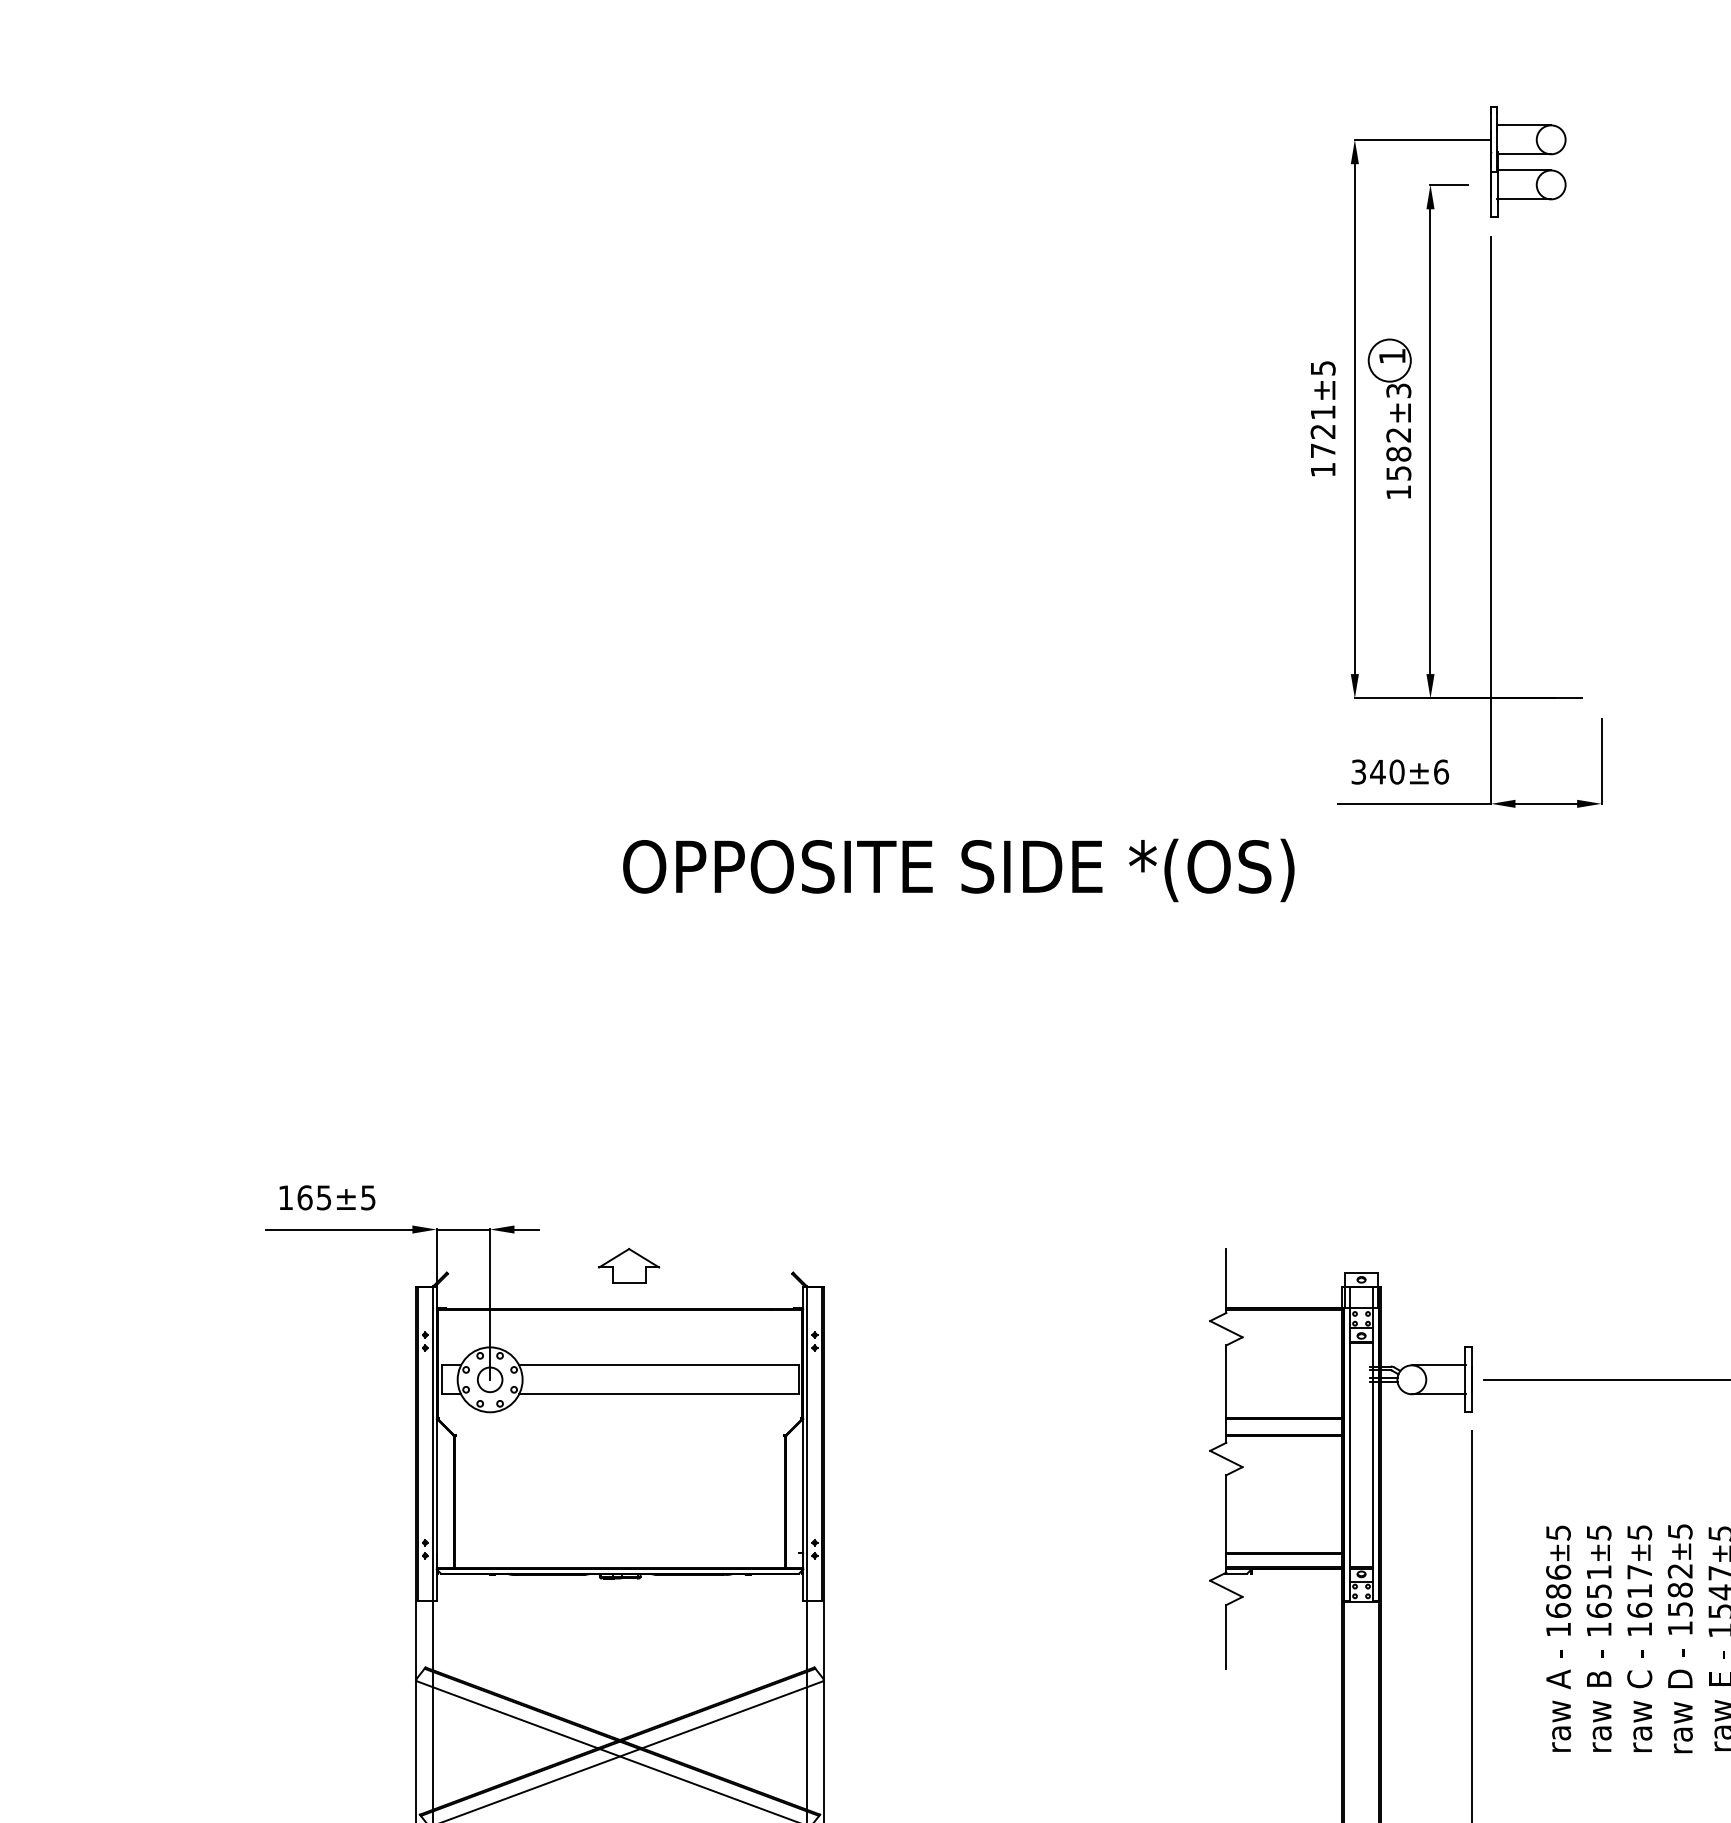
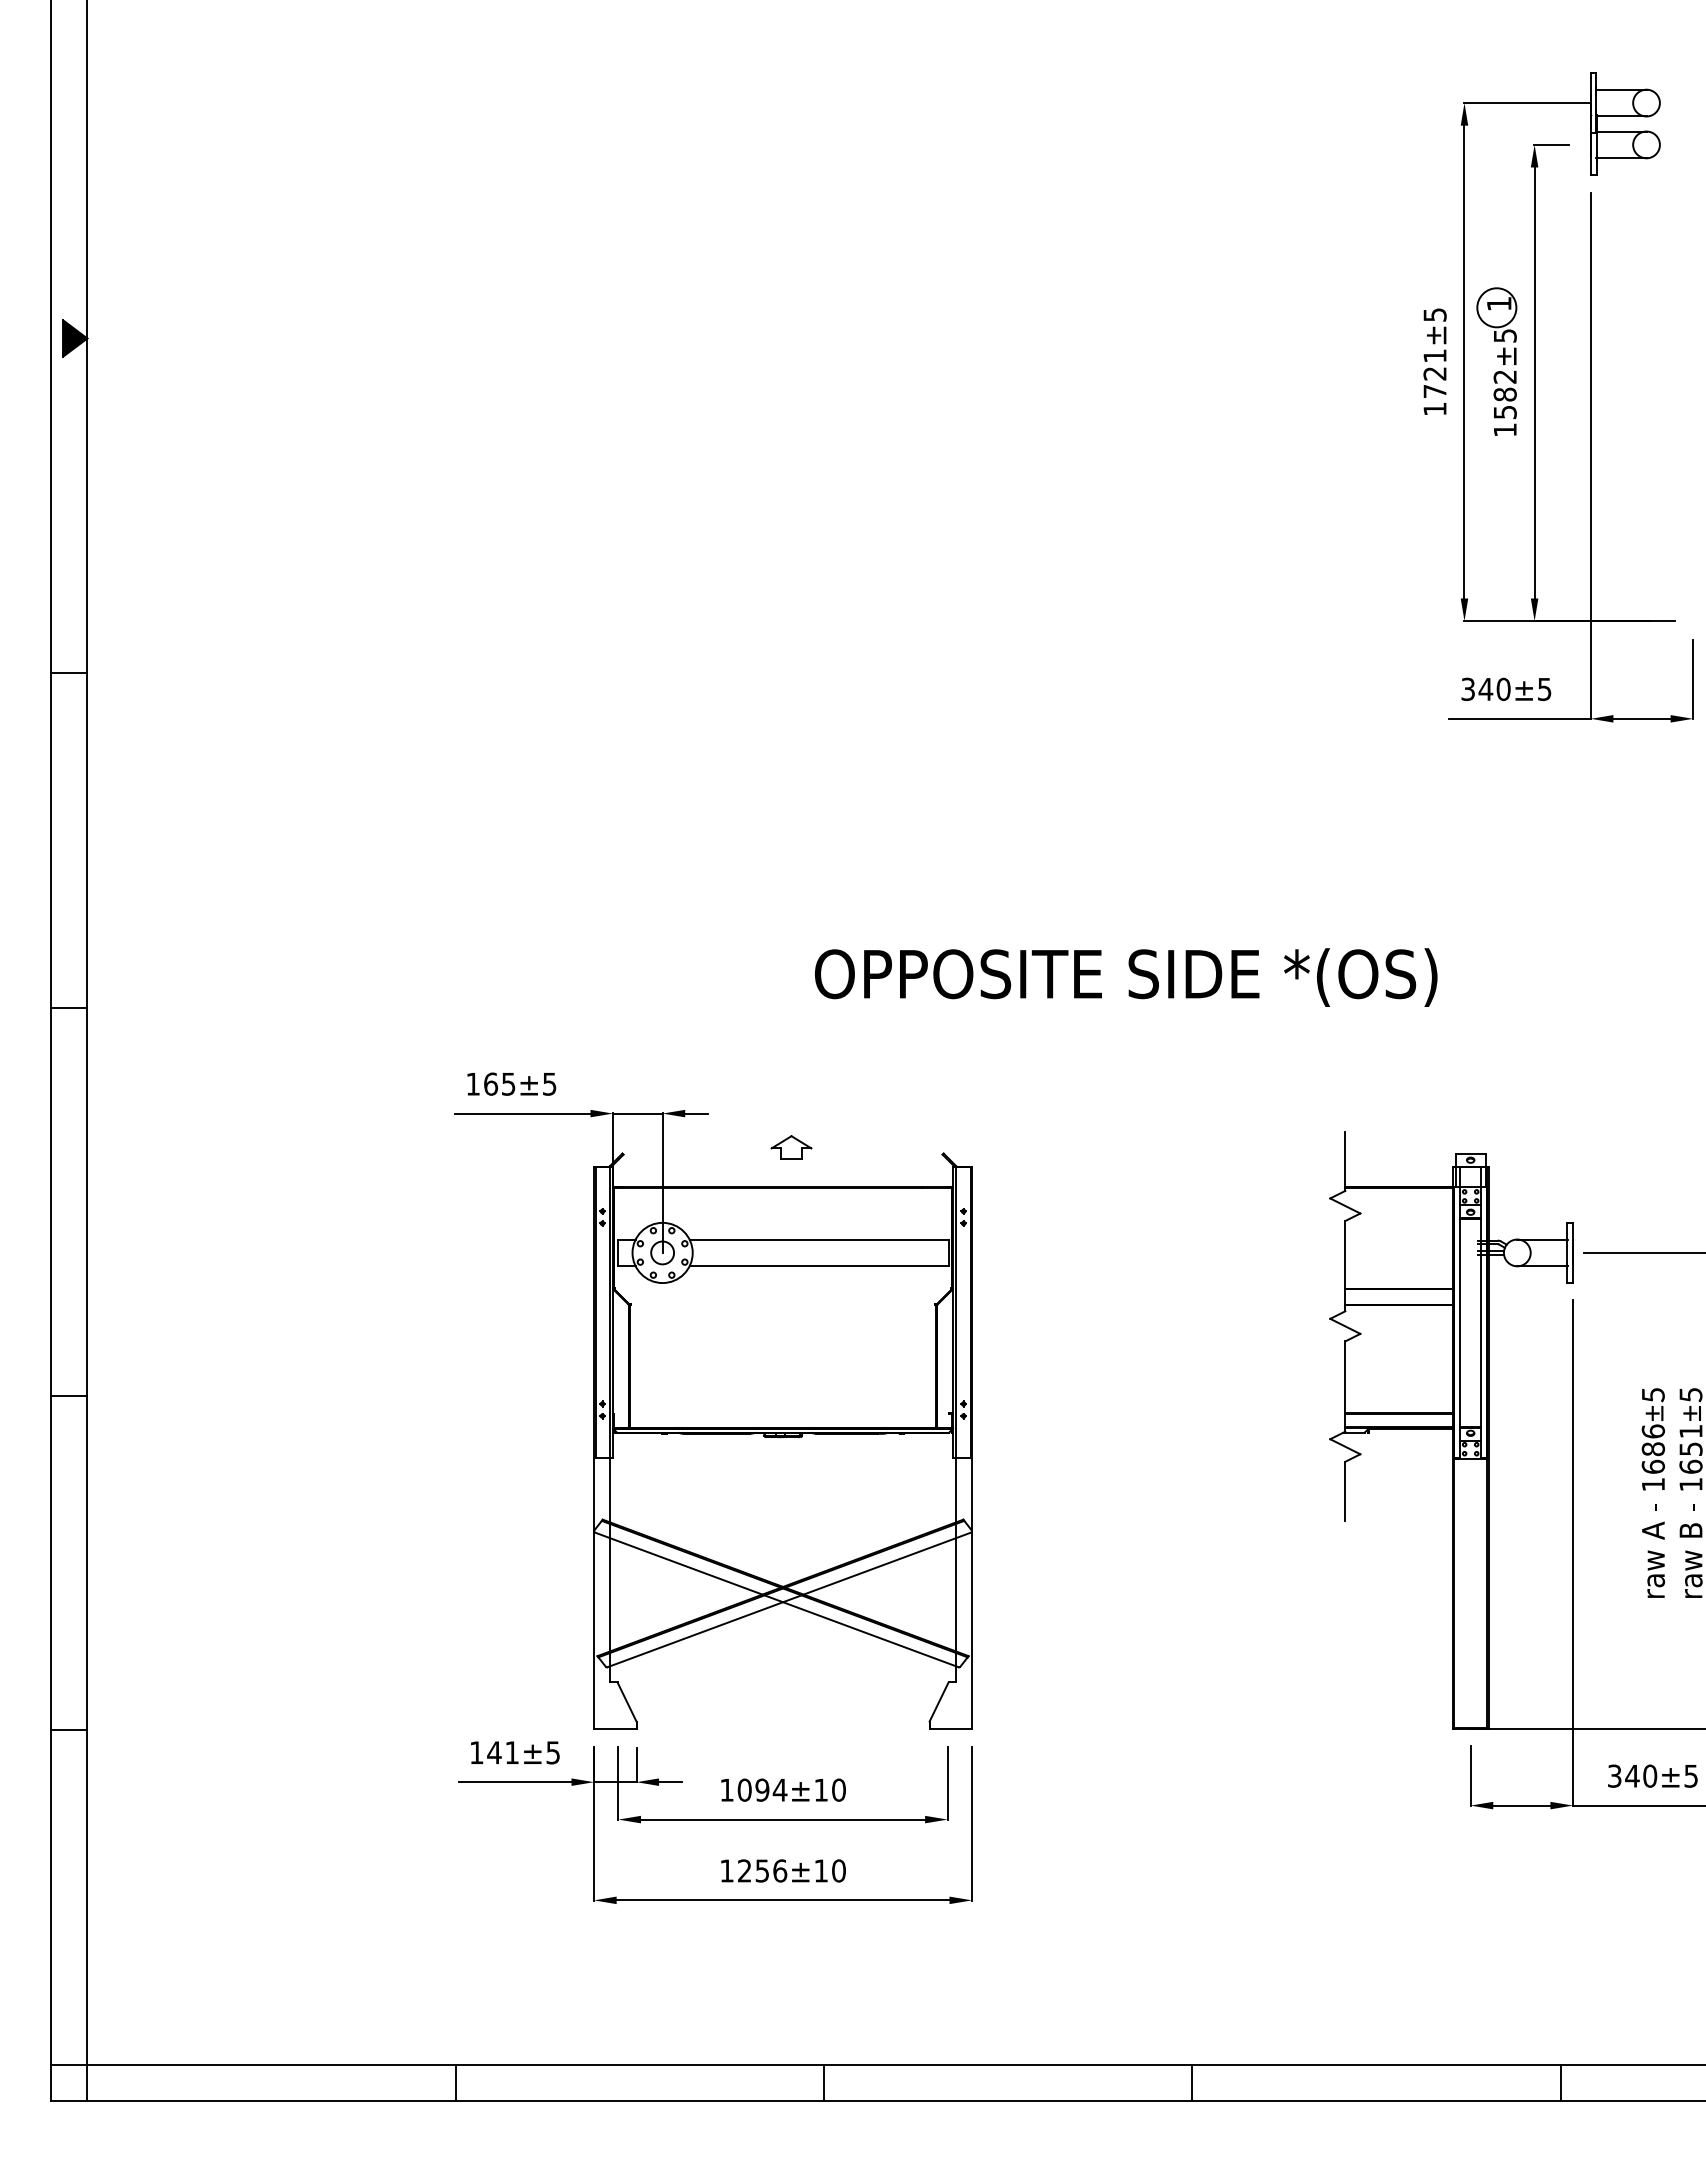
text: (1398, 390) -> (1504, 335), 1582±3 -> 1582±5
text: (1441, 772) -> (1544, 689), 340±6 -> 340±5
text: (959, 870) -> (1126, 977), moved
part: (629, 1266) -> (791, 1147), size x0.71

